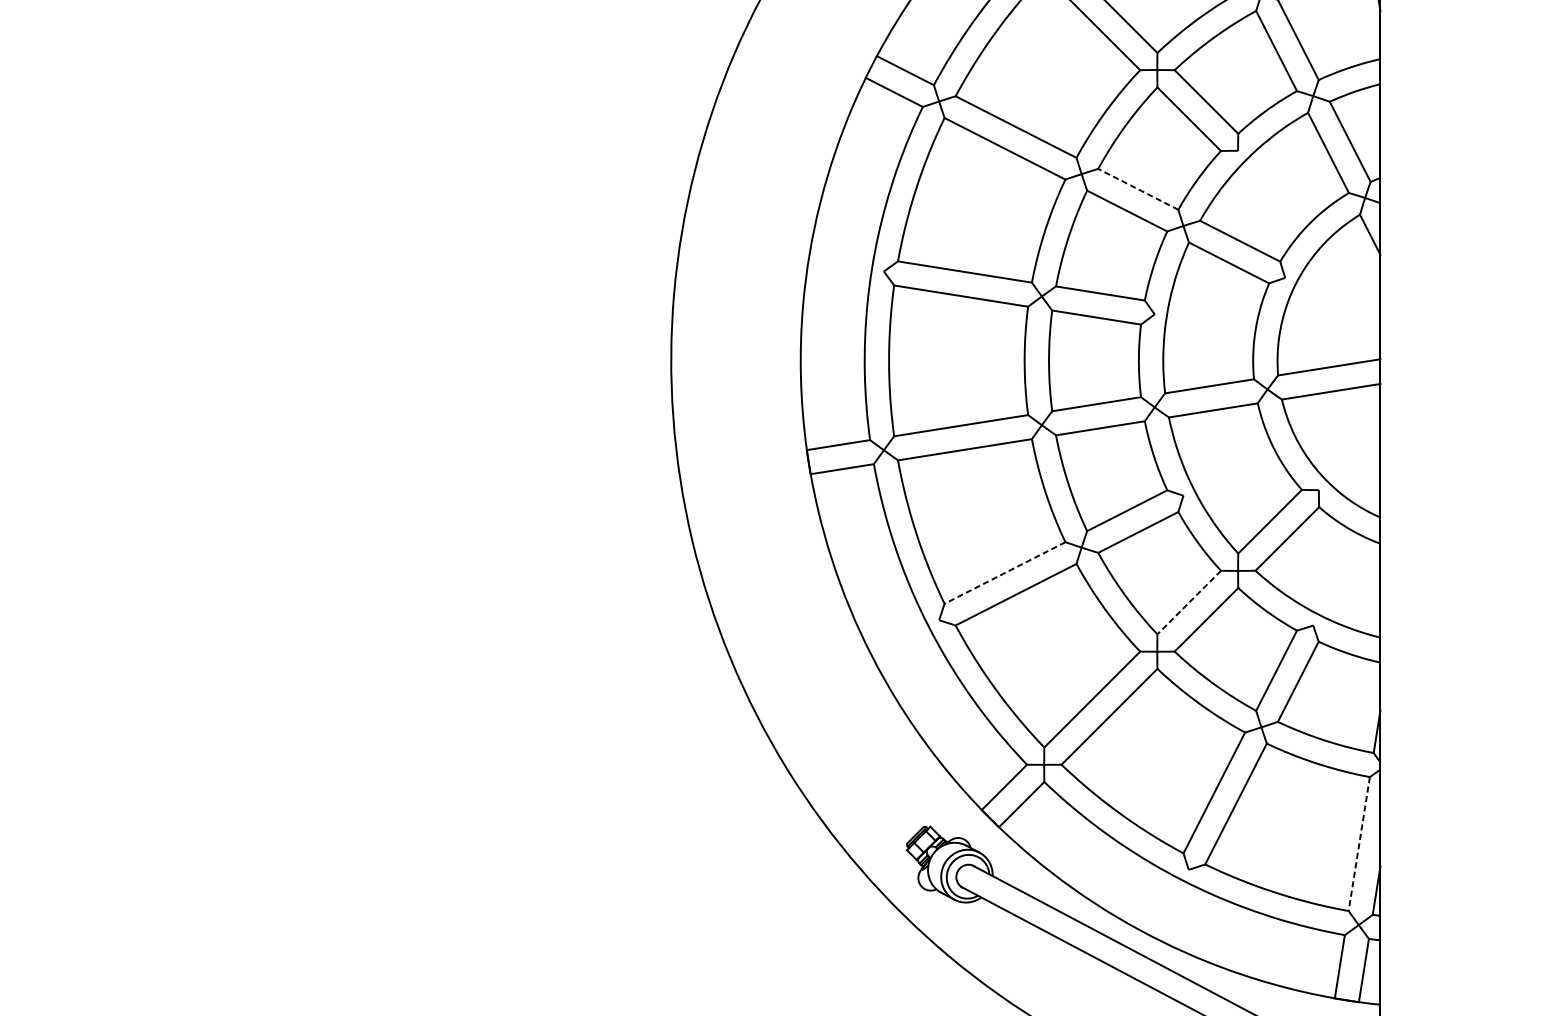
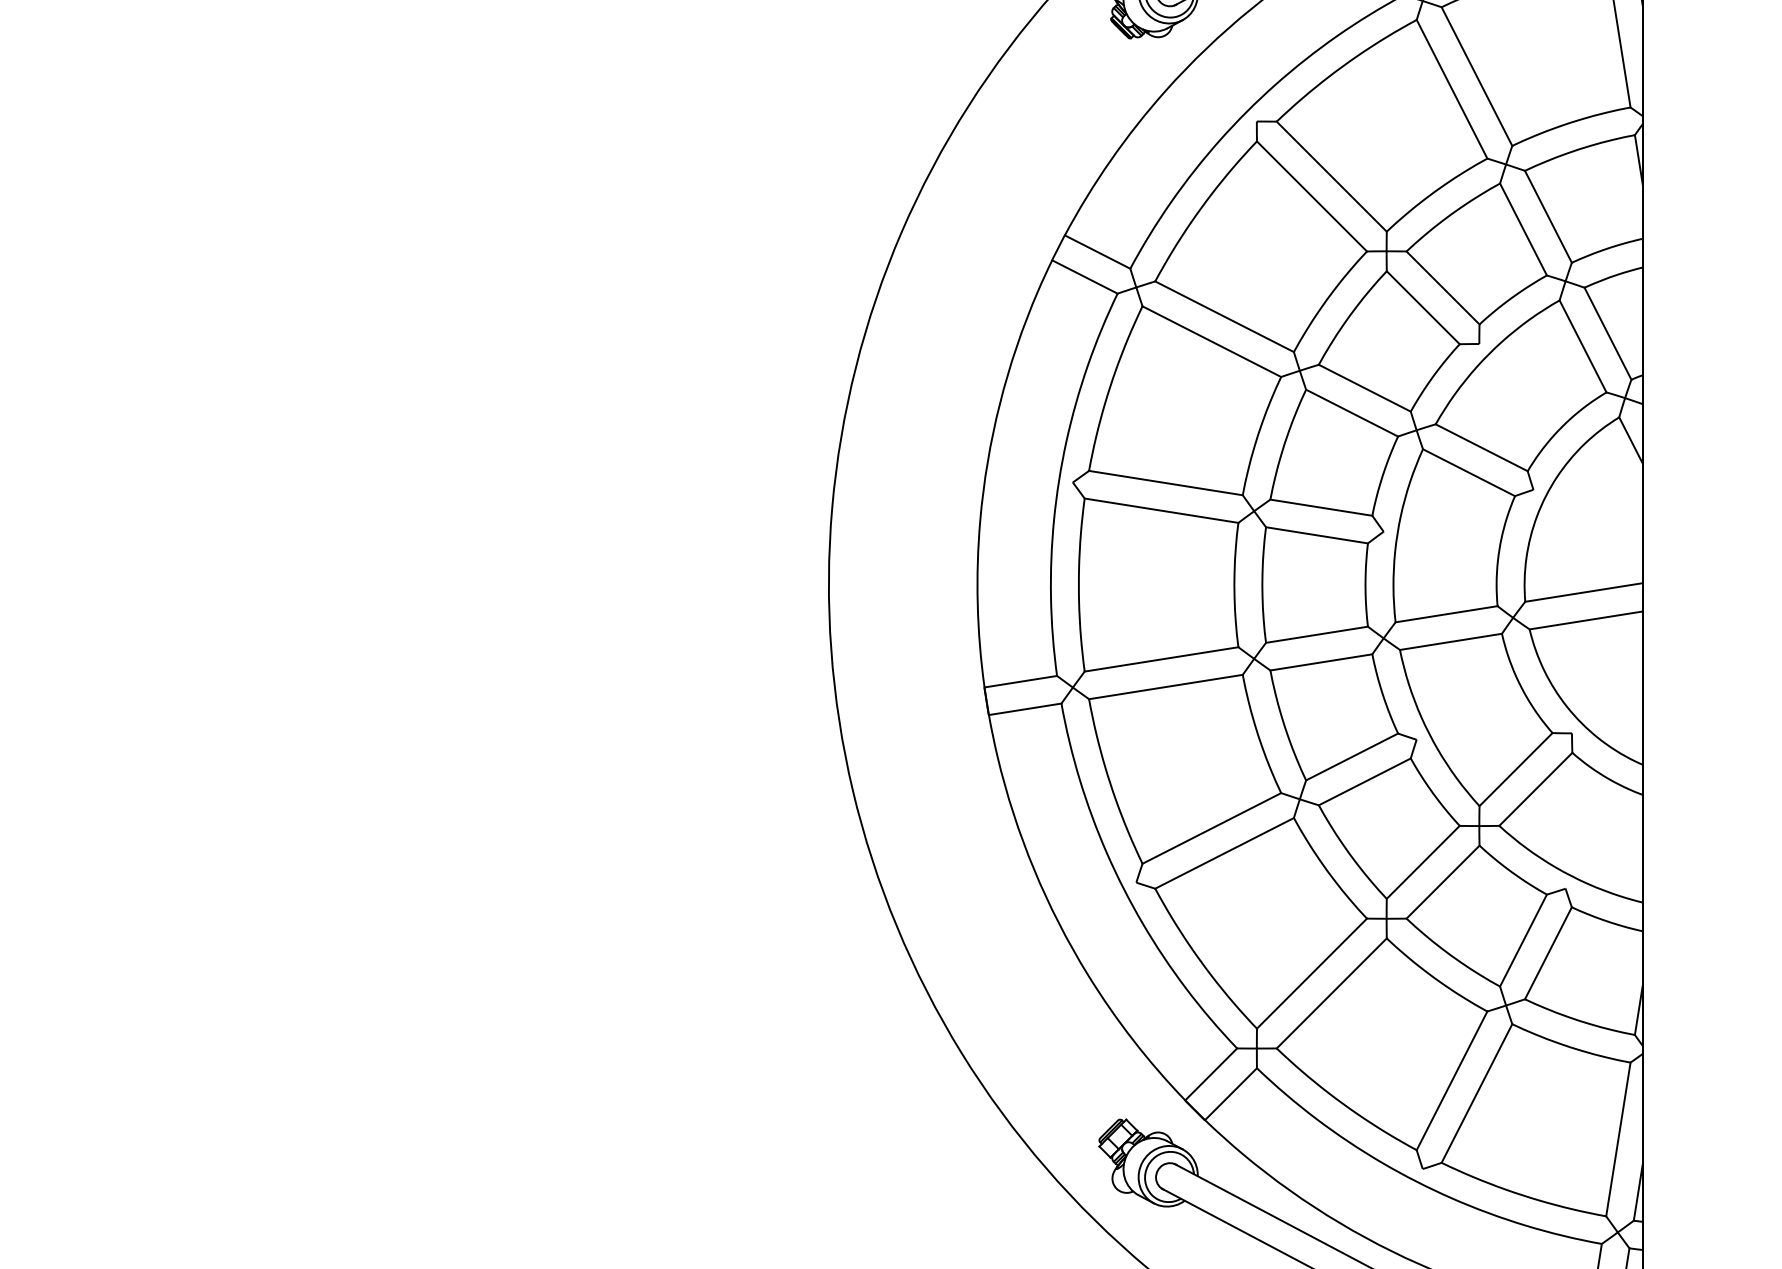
line: (1138, 189) -> (1364, 388), dashed -> solid
line: (1004, 573) -> (1211, 828), dashed -> solid
line: (1189, 602) -> (1423, 862), dashed -> solid
line: (1359, 844) -> (1618, 1139), dashed -> solid

